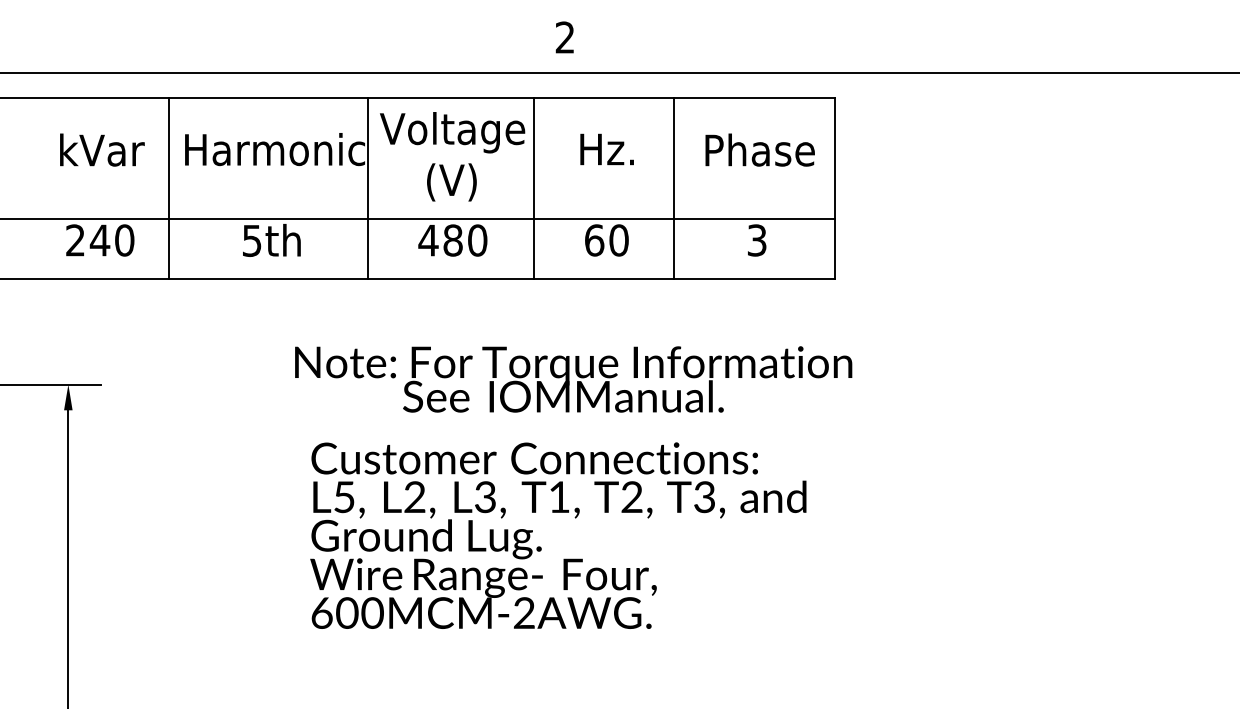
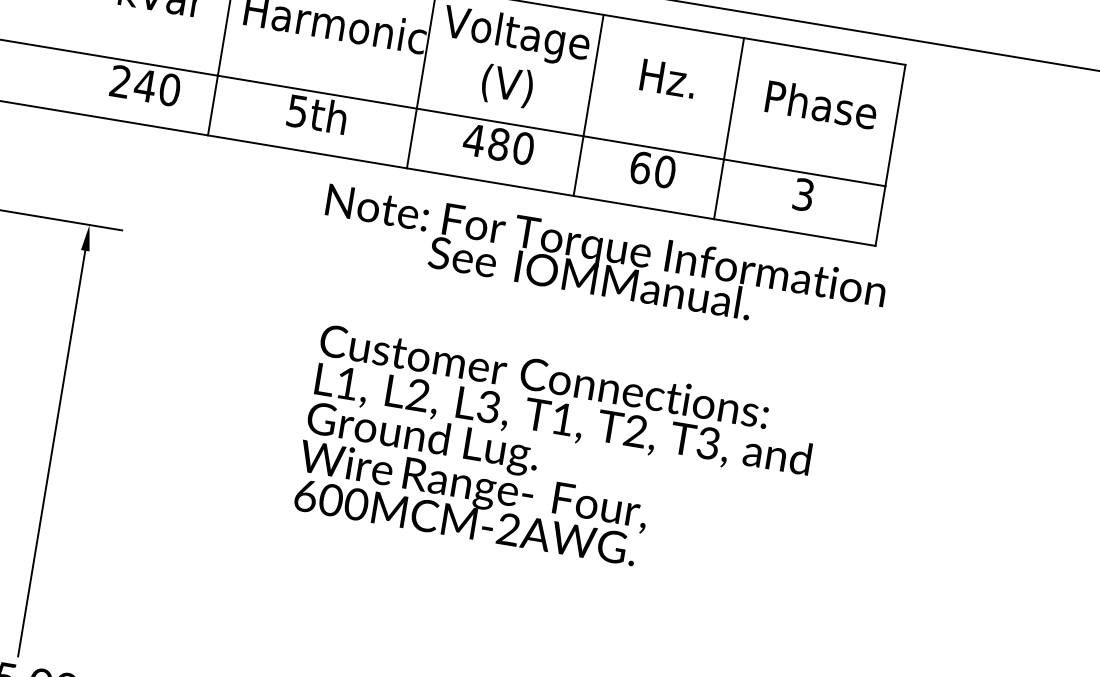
text: (573, 379) -> (603, 262), moved
text: (344, 497) -> (347, 383), L5, -> L1,

